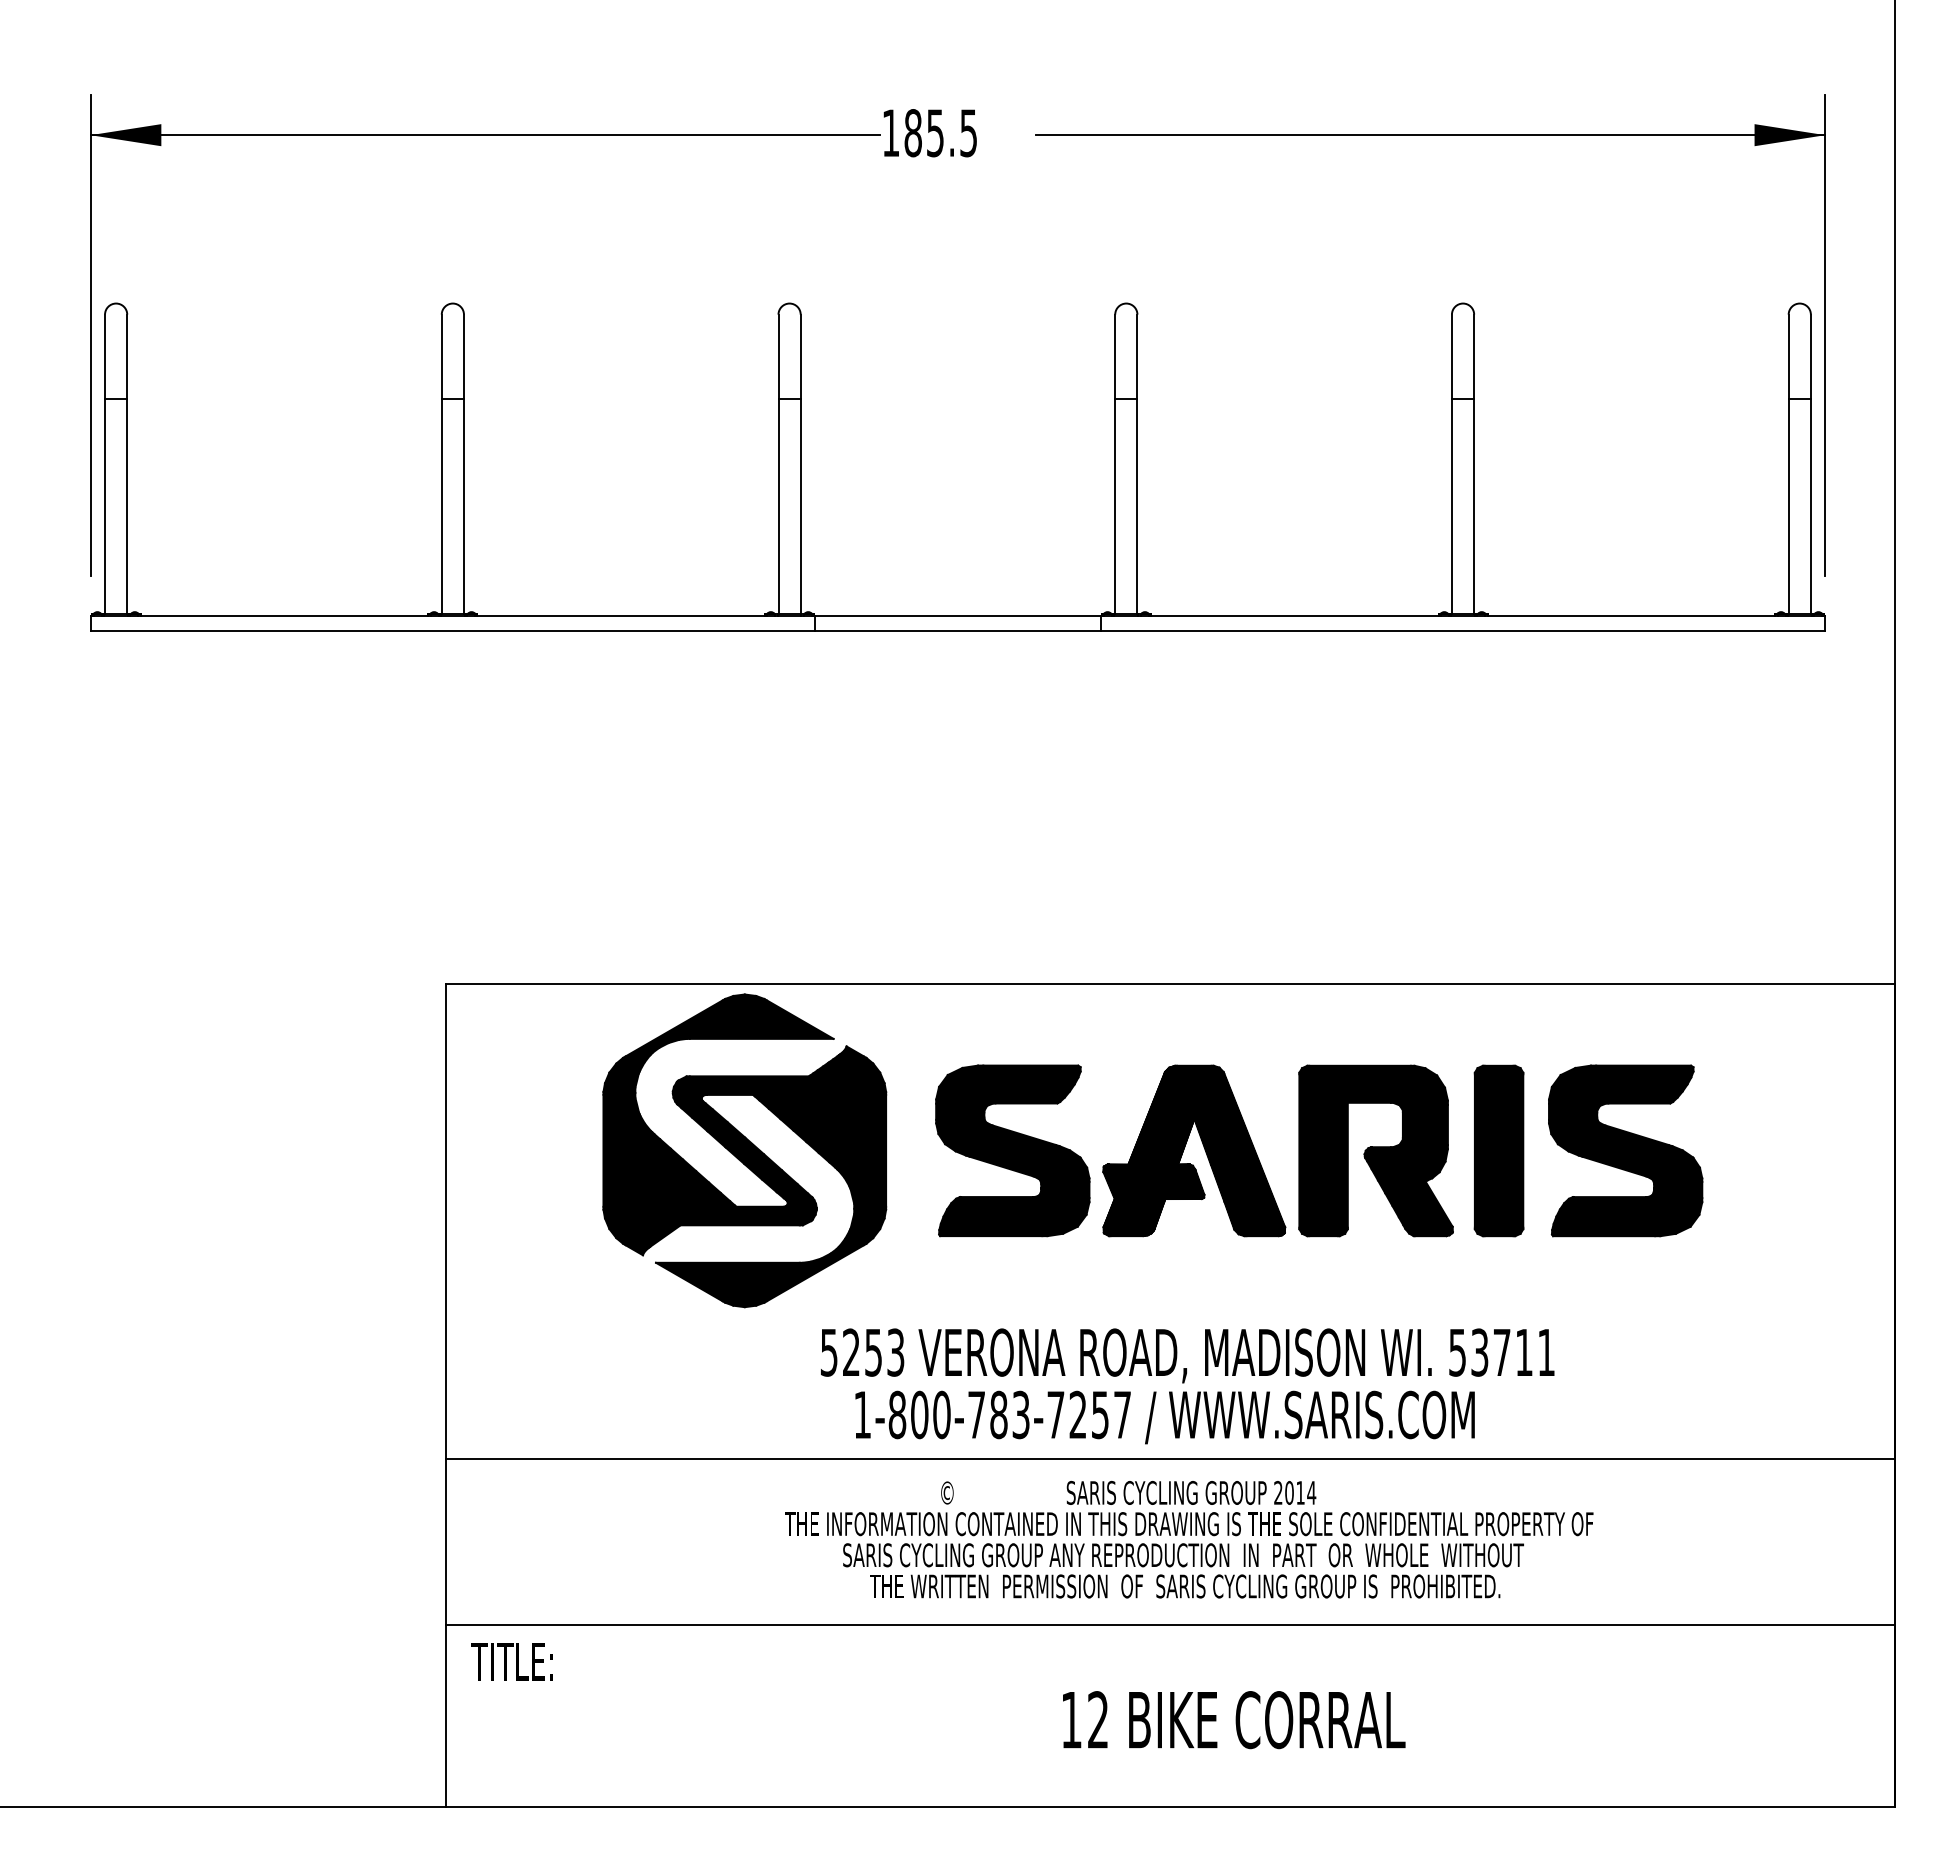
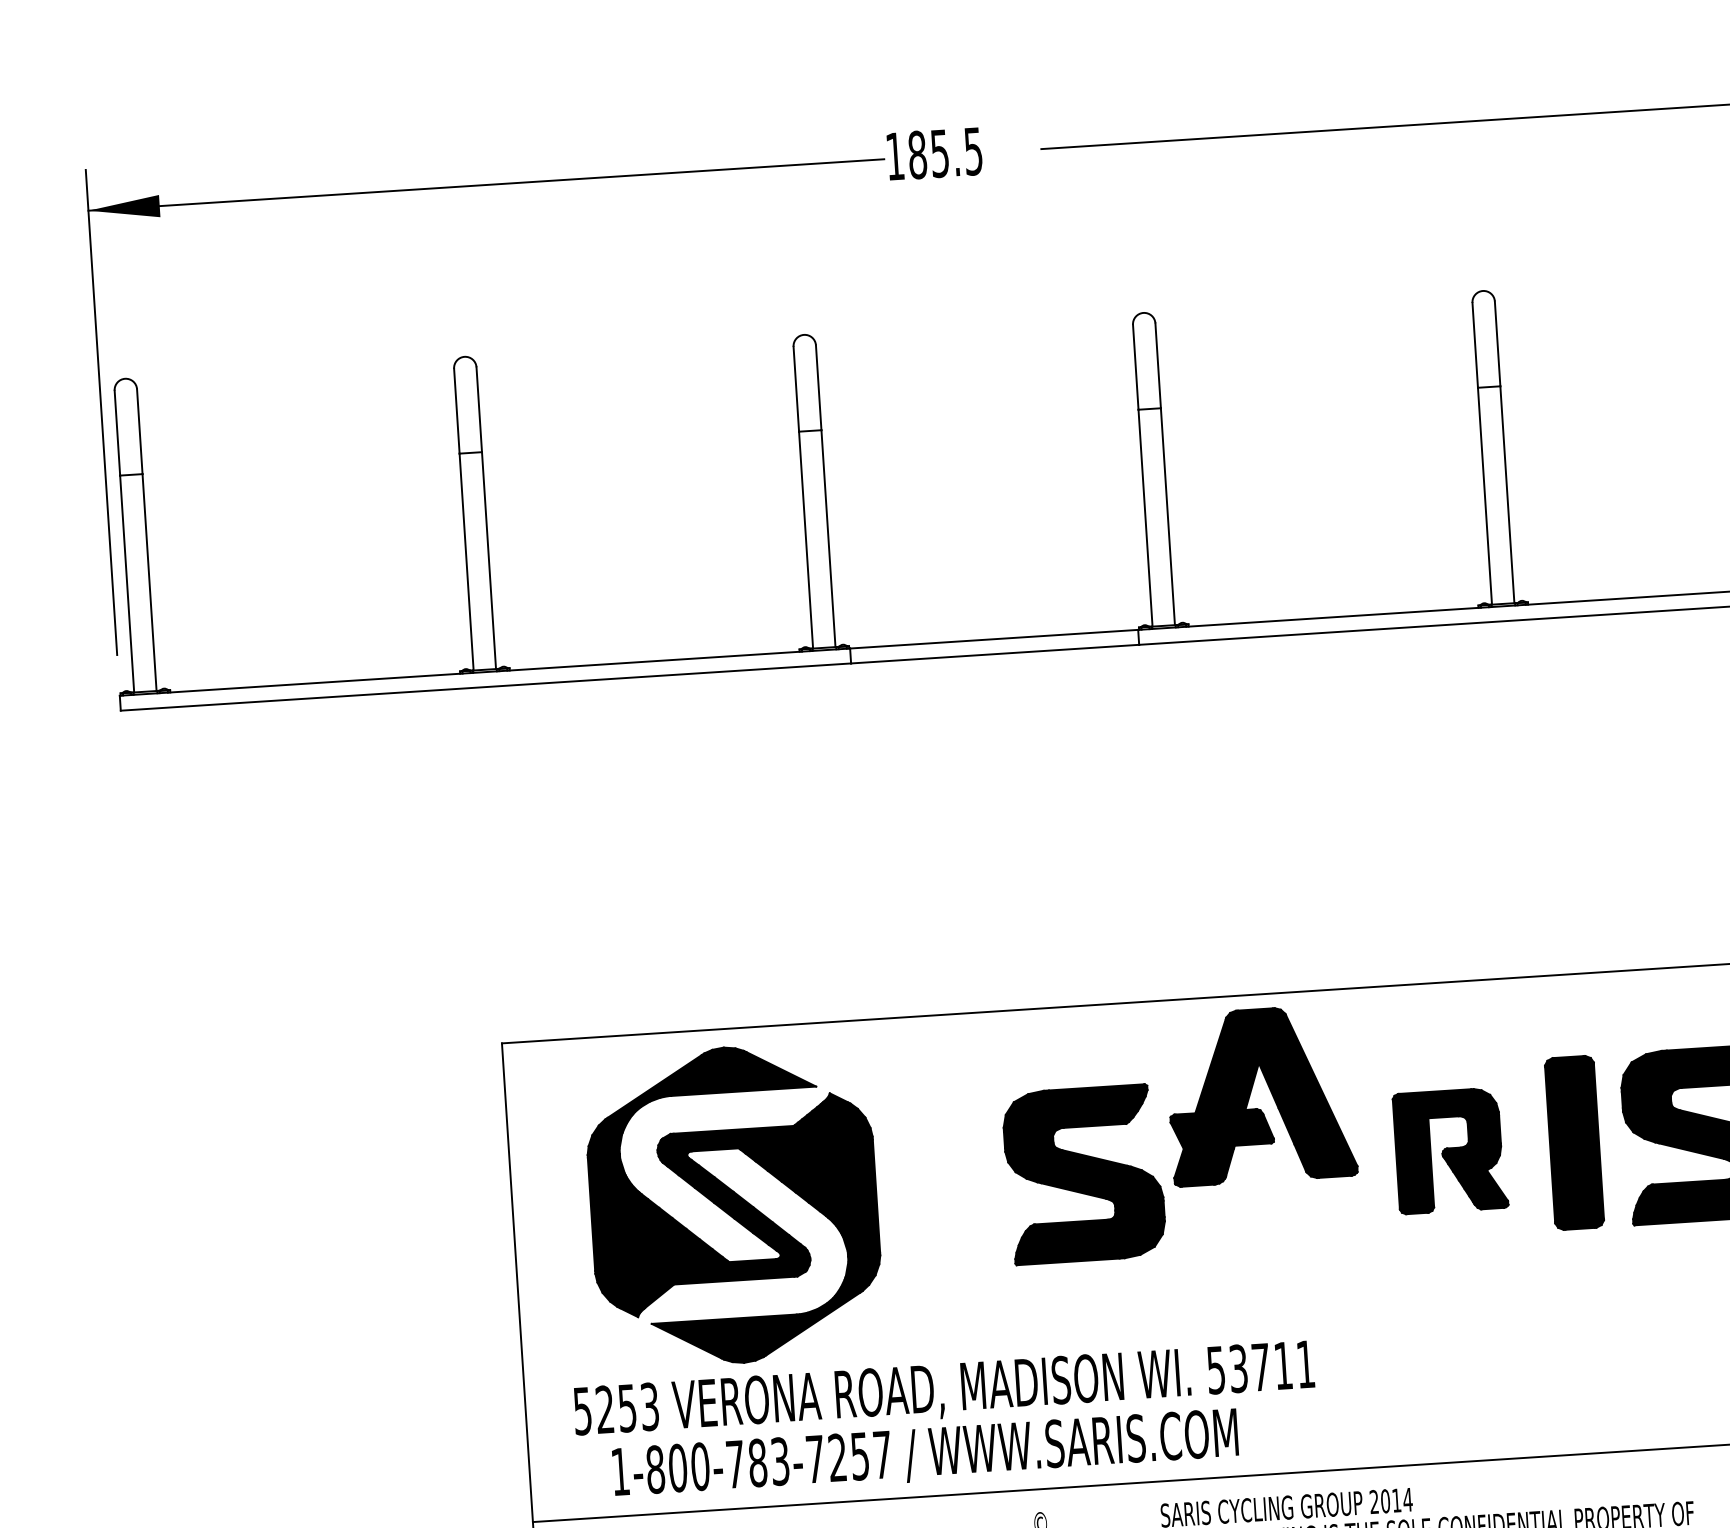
part: (1185, 1147) -> (1251, 1092), moved
part: (744, 1150) -> (733, 1204), moved
part: (1375, 1150) -> (1449, 1150), size x0.7
text: (1187, 1386) -> (946, 1421), moved

